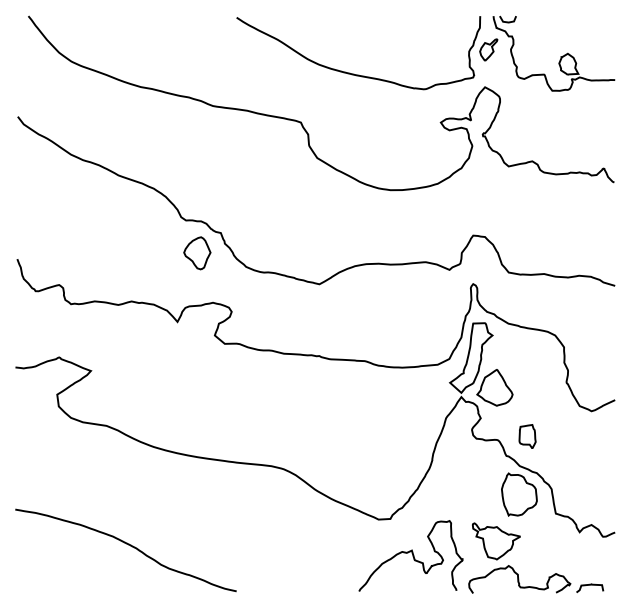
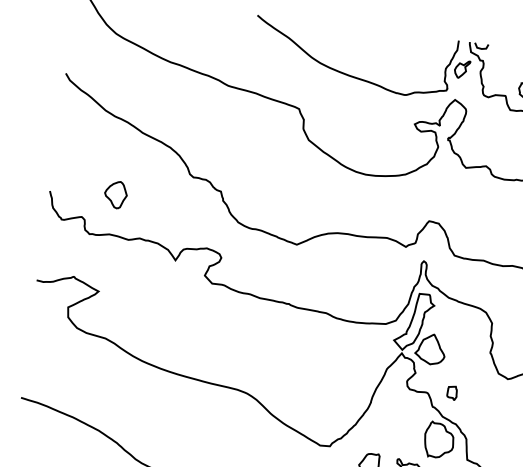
part: (197, 253) -> (115, 194), moved
part: (527, 436) -> (452, 393), size x0.7

